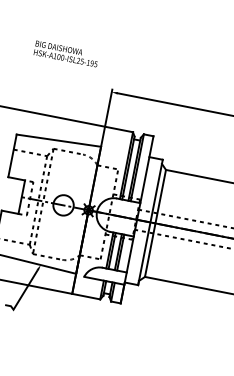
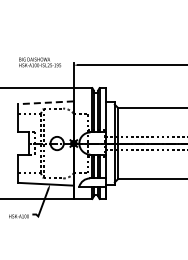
text: (65, 53) -> (39, 62), moved
line: (59, 140) -> (46, 102), solid -> dashed

